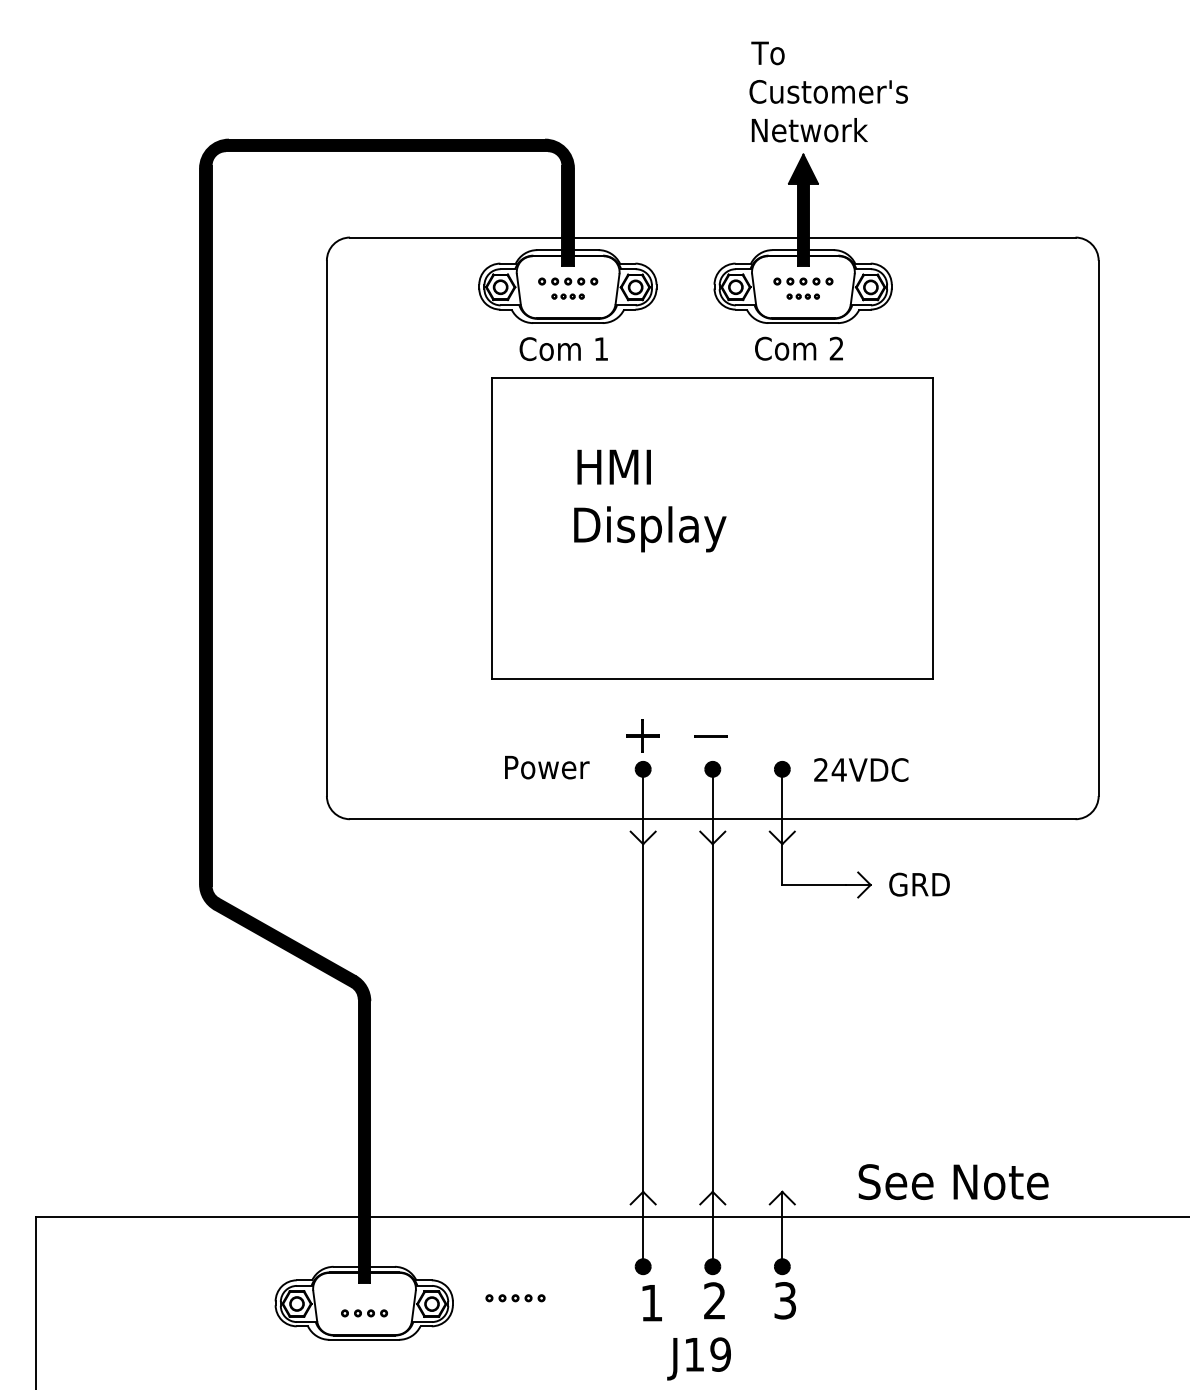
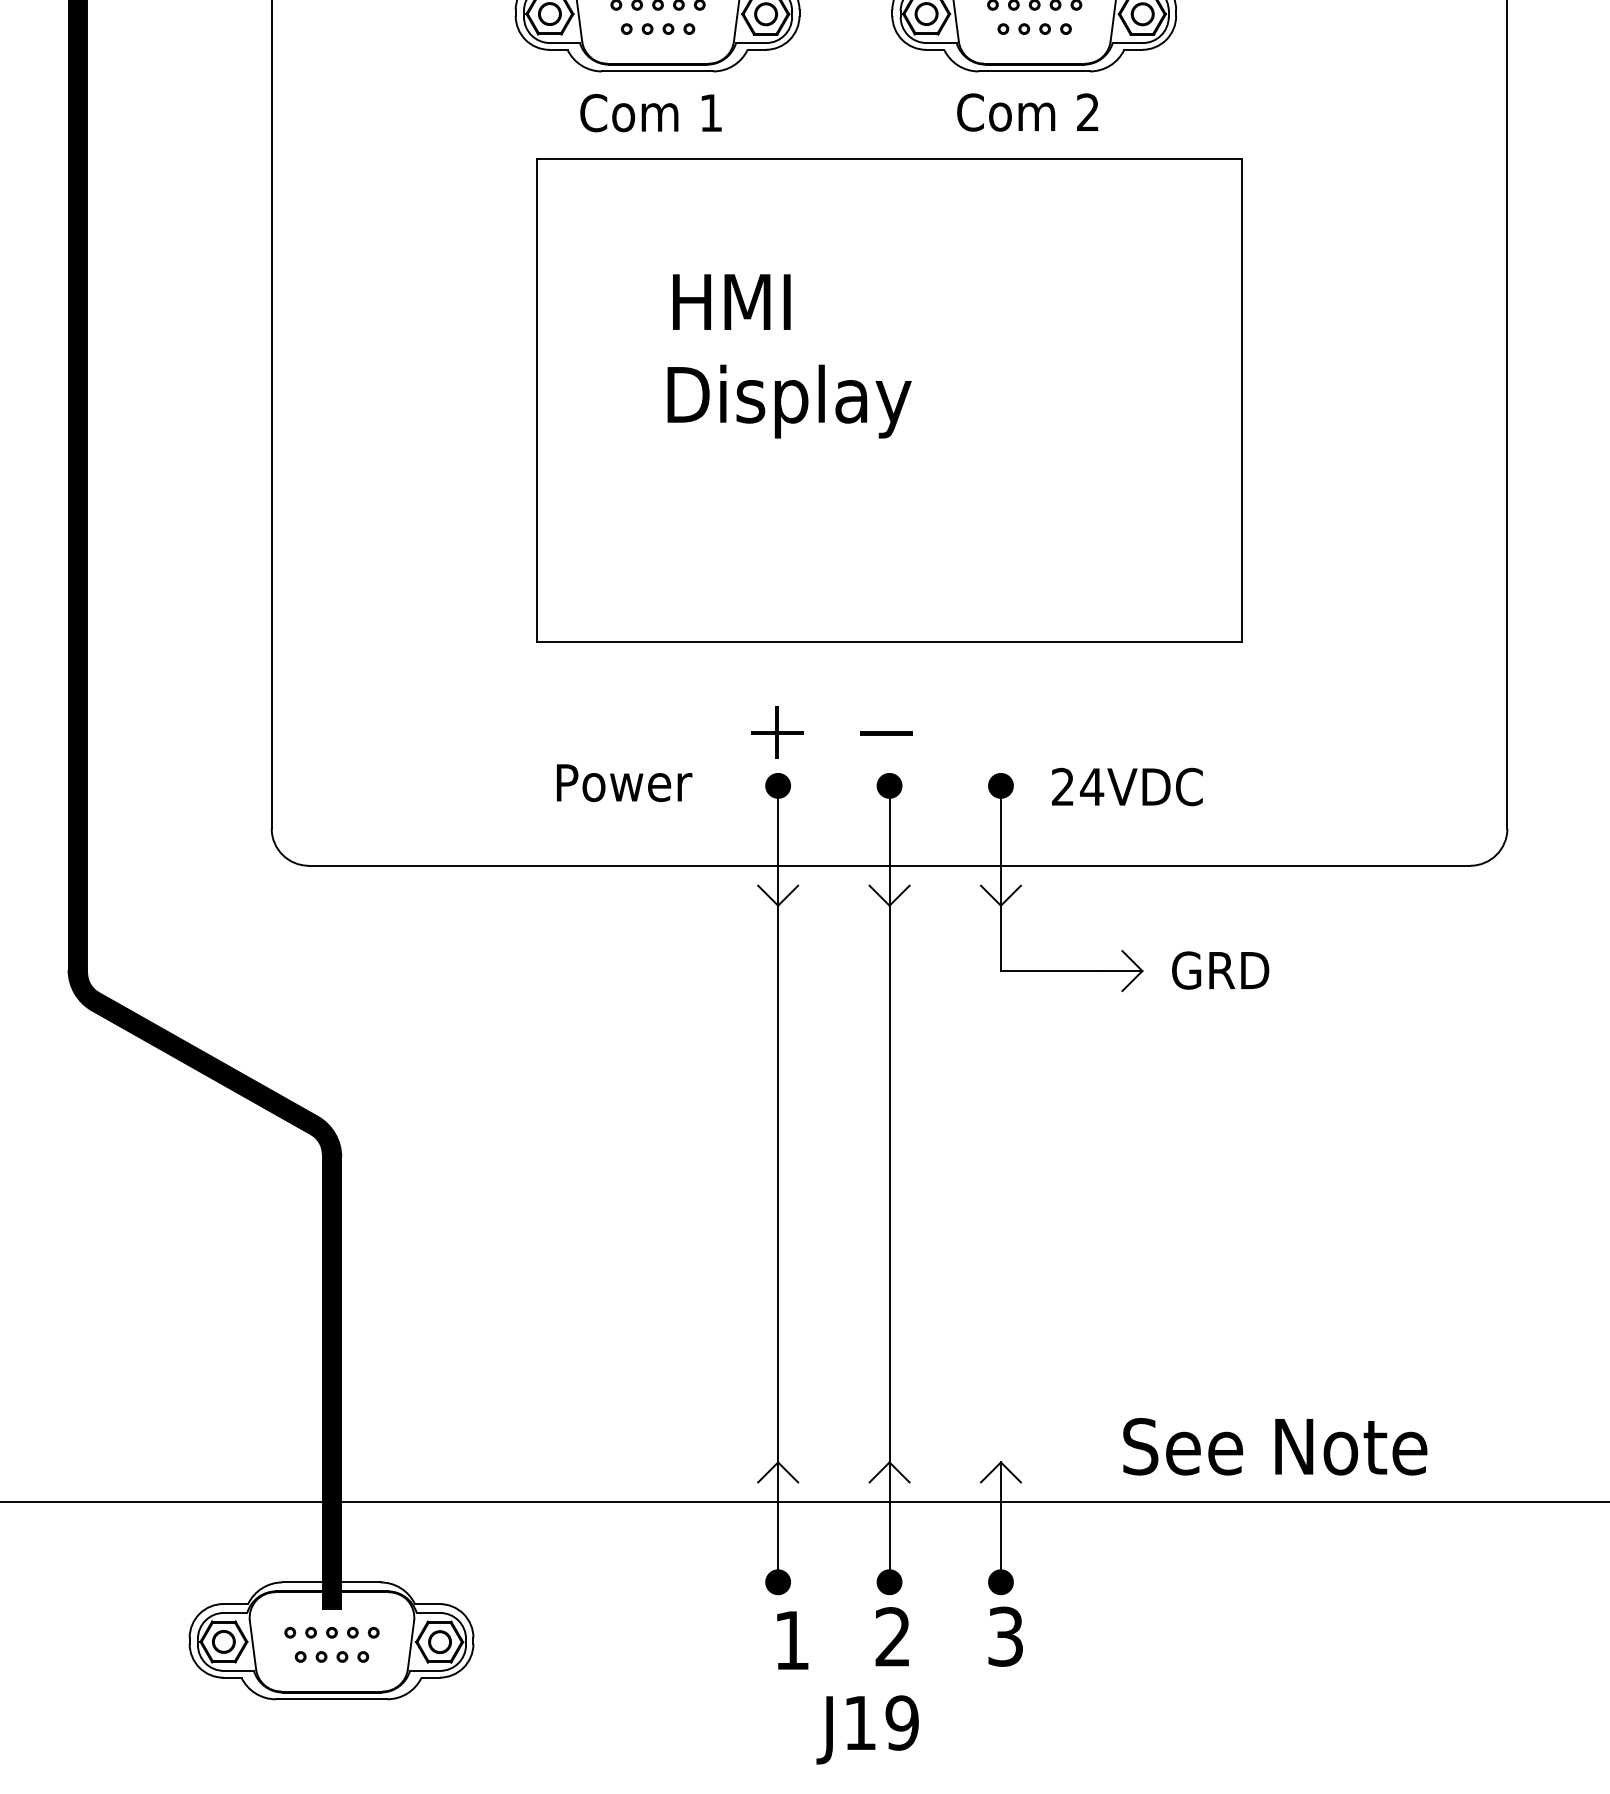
part: (567, 296) -> (656, 28), size x1.43
part: (802, 296) -> (1033, 28), size x1.43
part: (515, 1298) -> (331, 1633), moved

